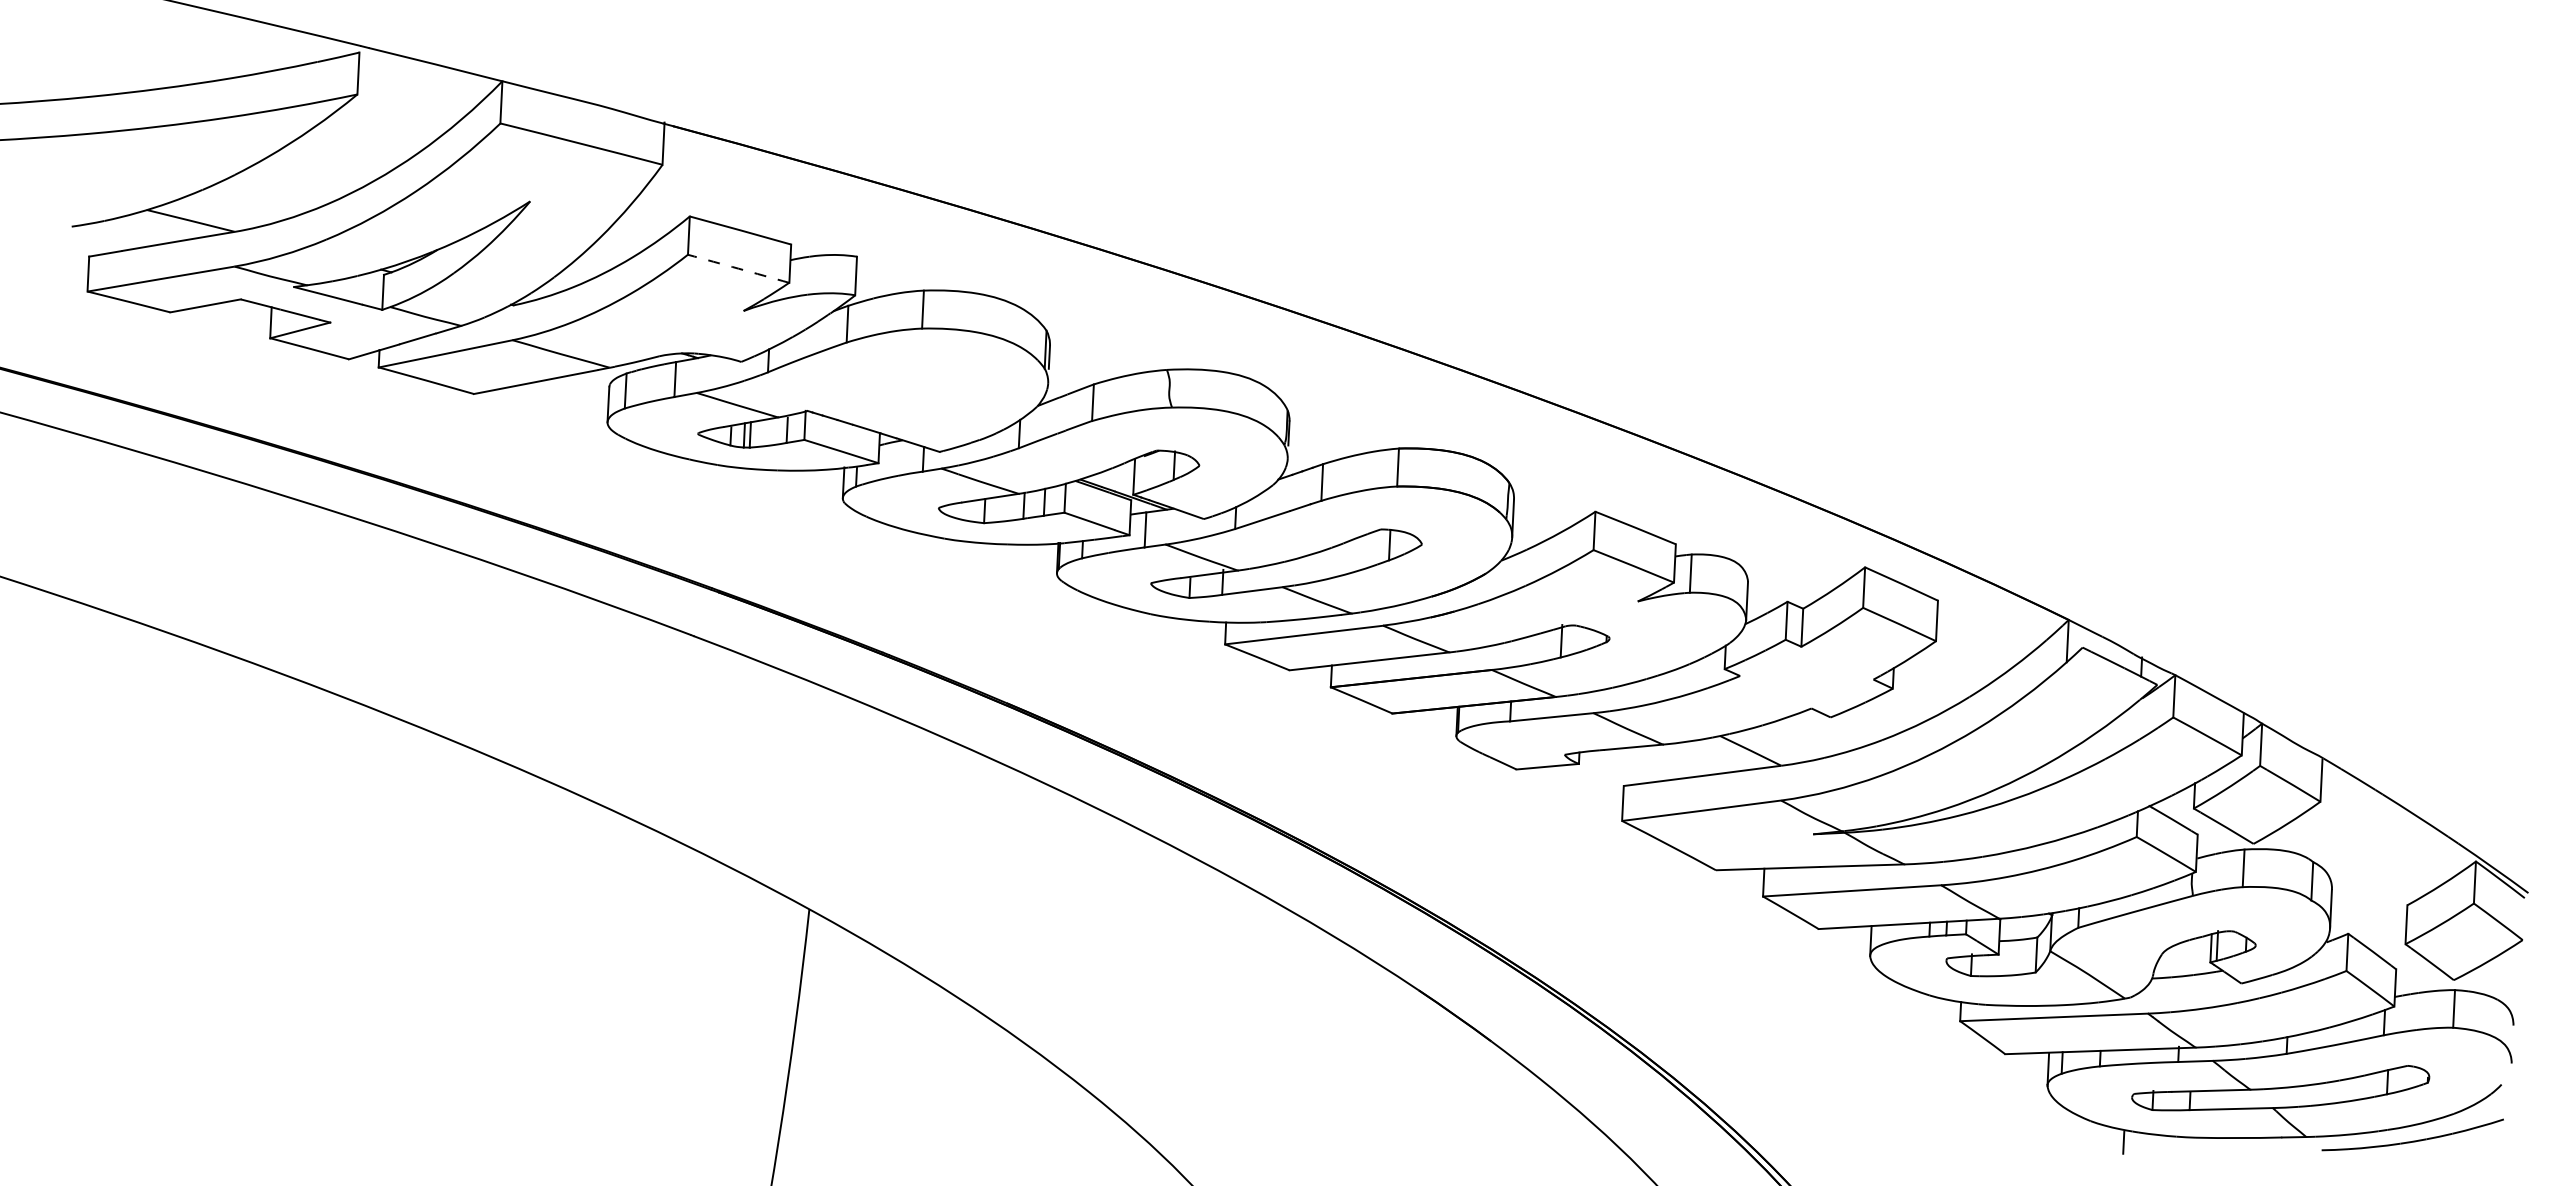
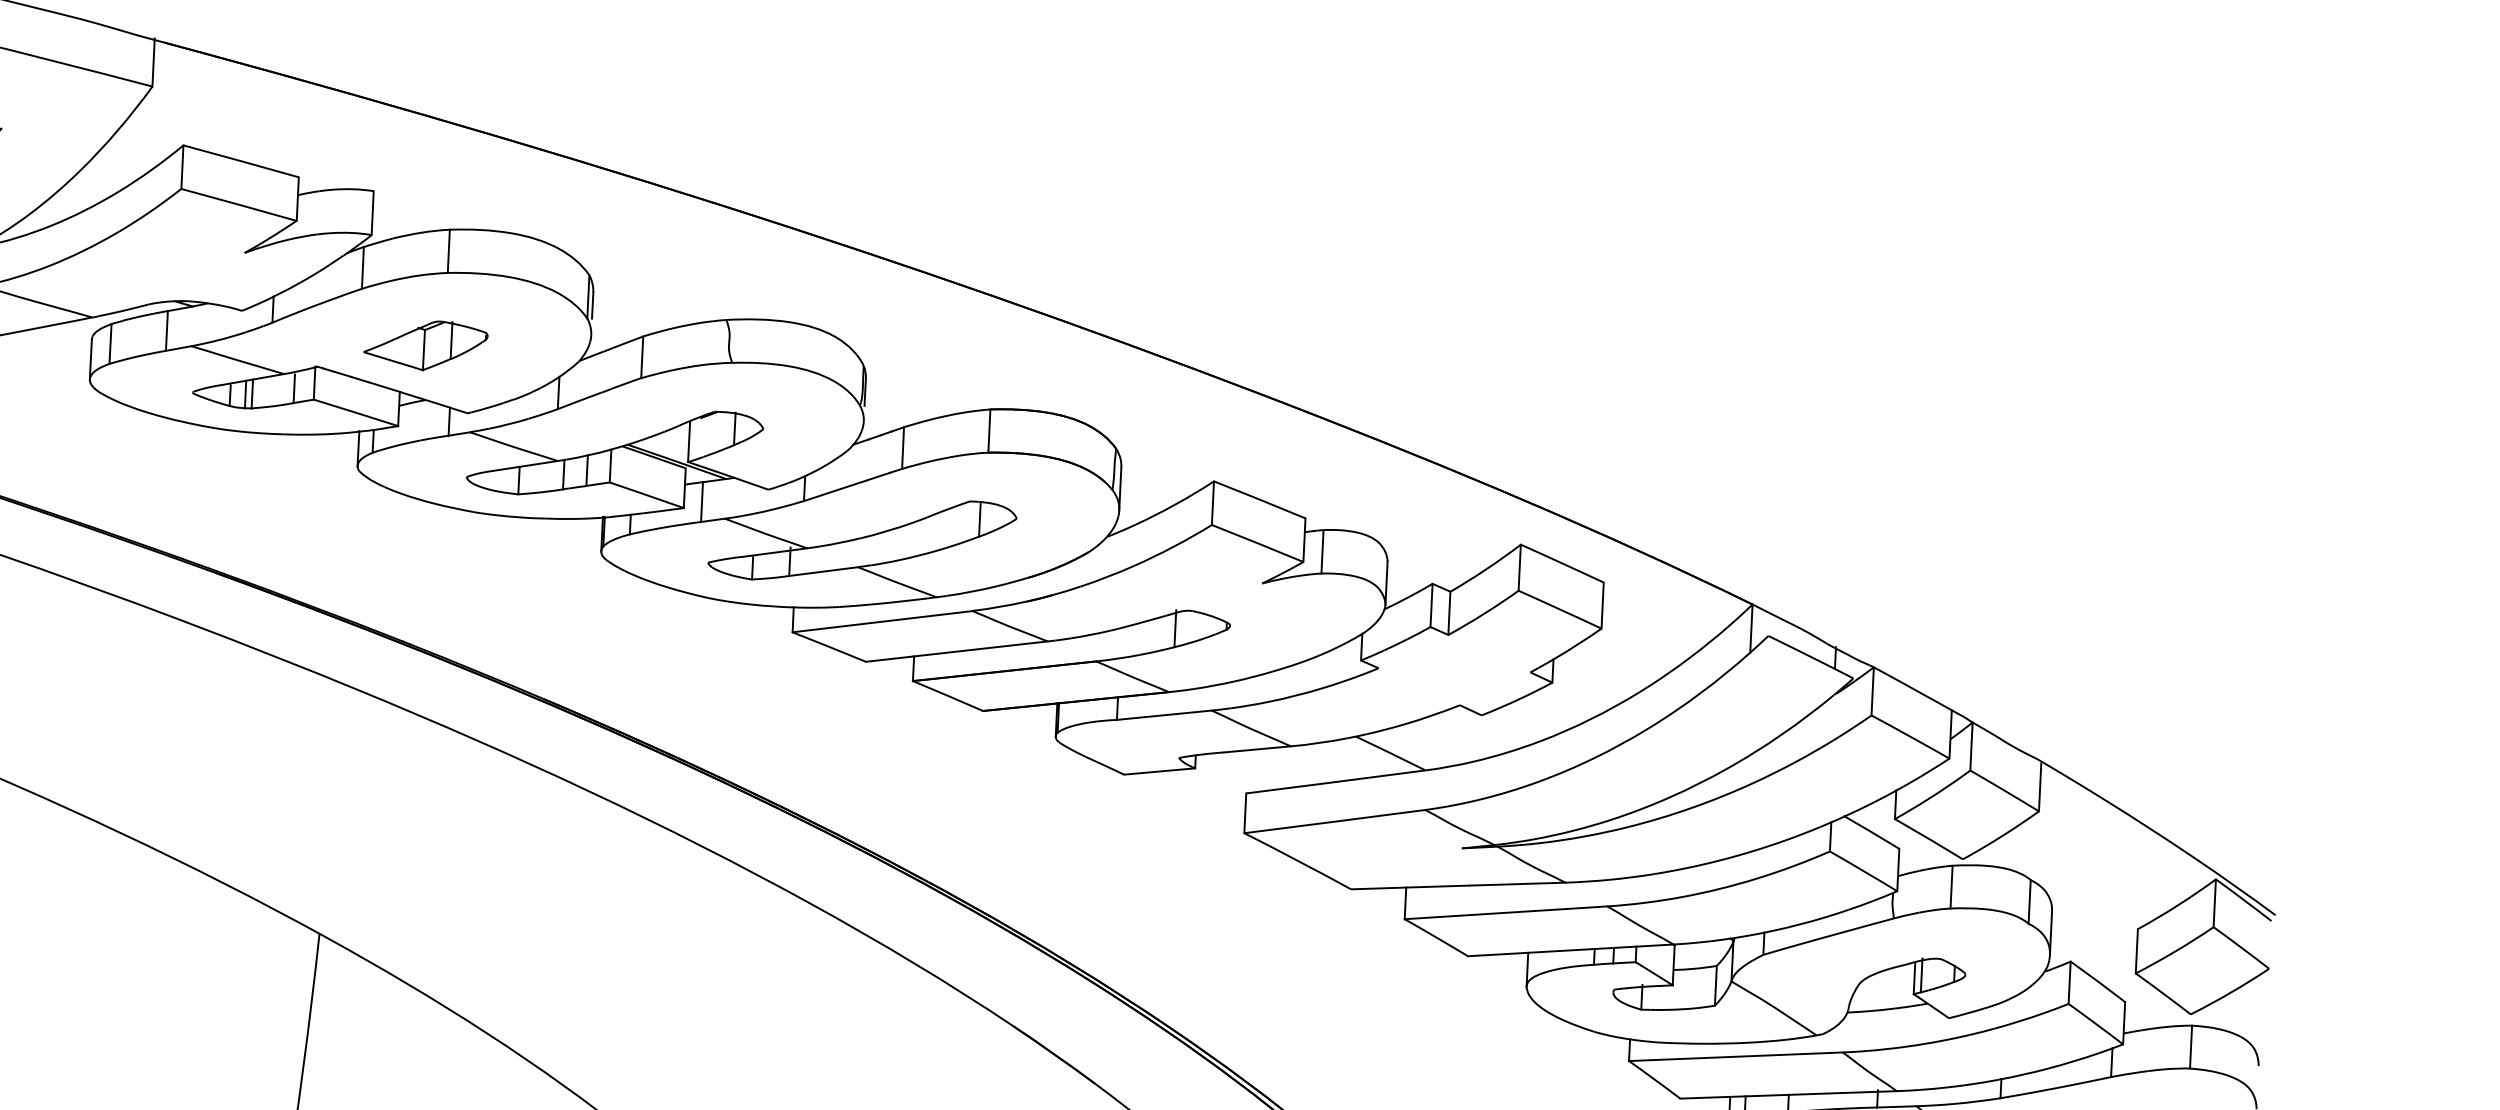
arc: (738, 268) -> (238, 204), dashed -> solid
part: (903, 392) -> (426, 345), added

